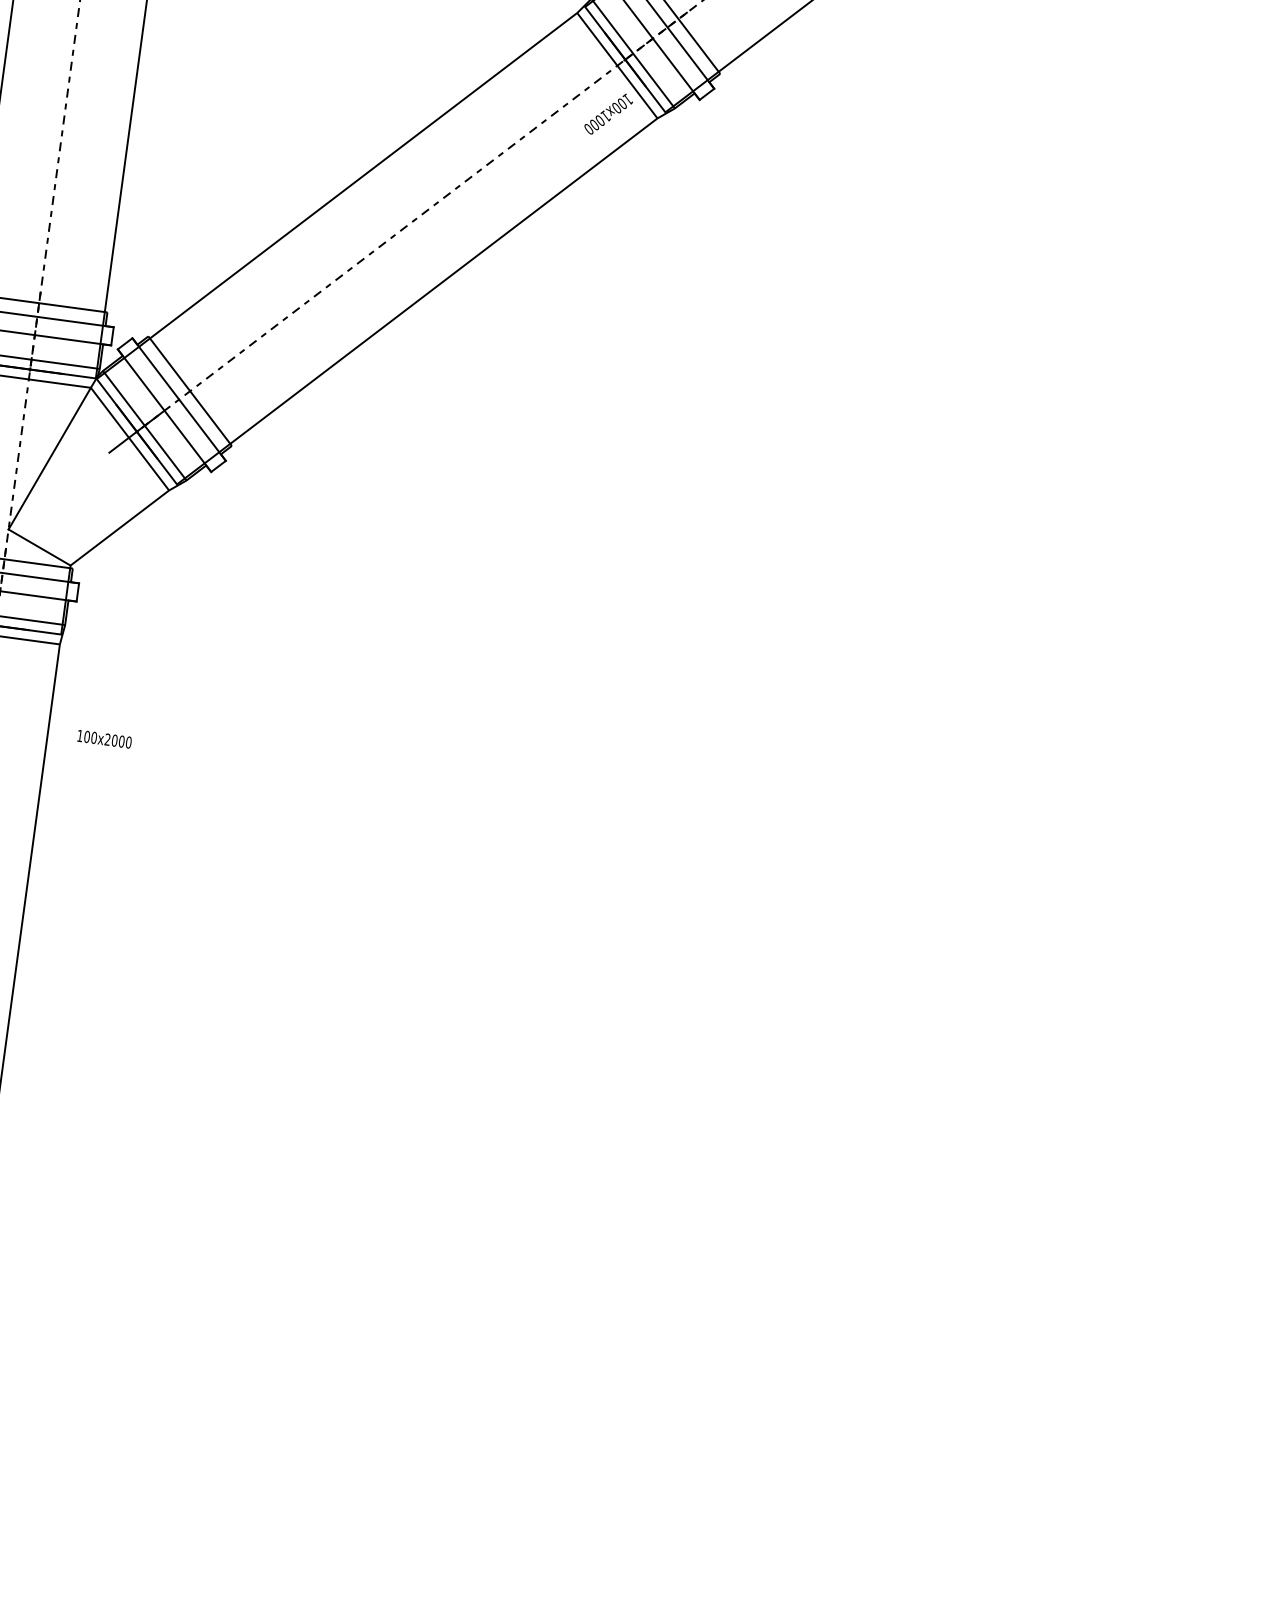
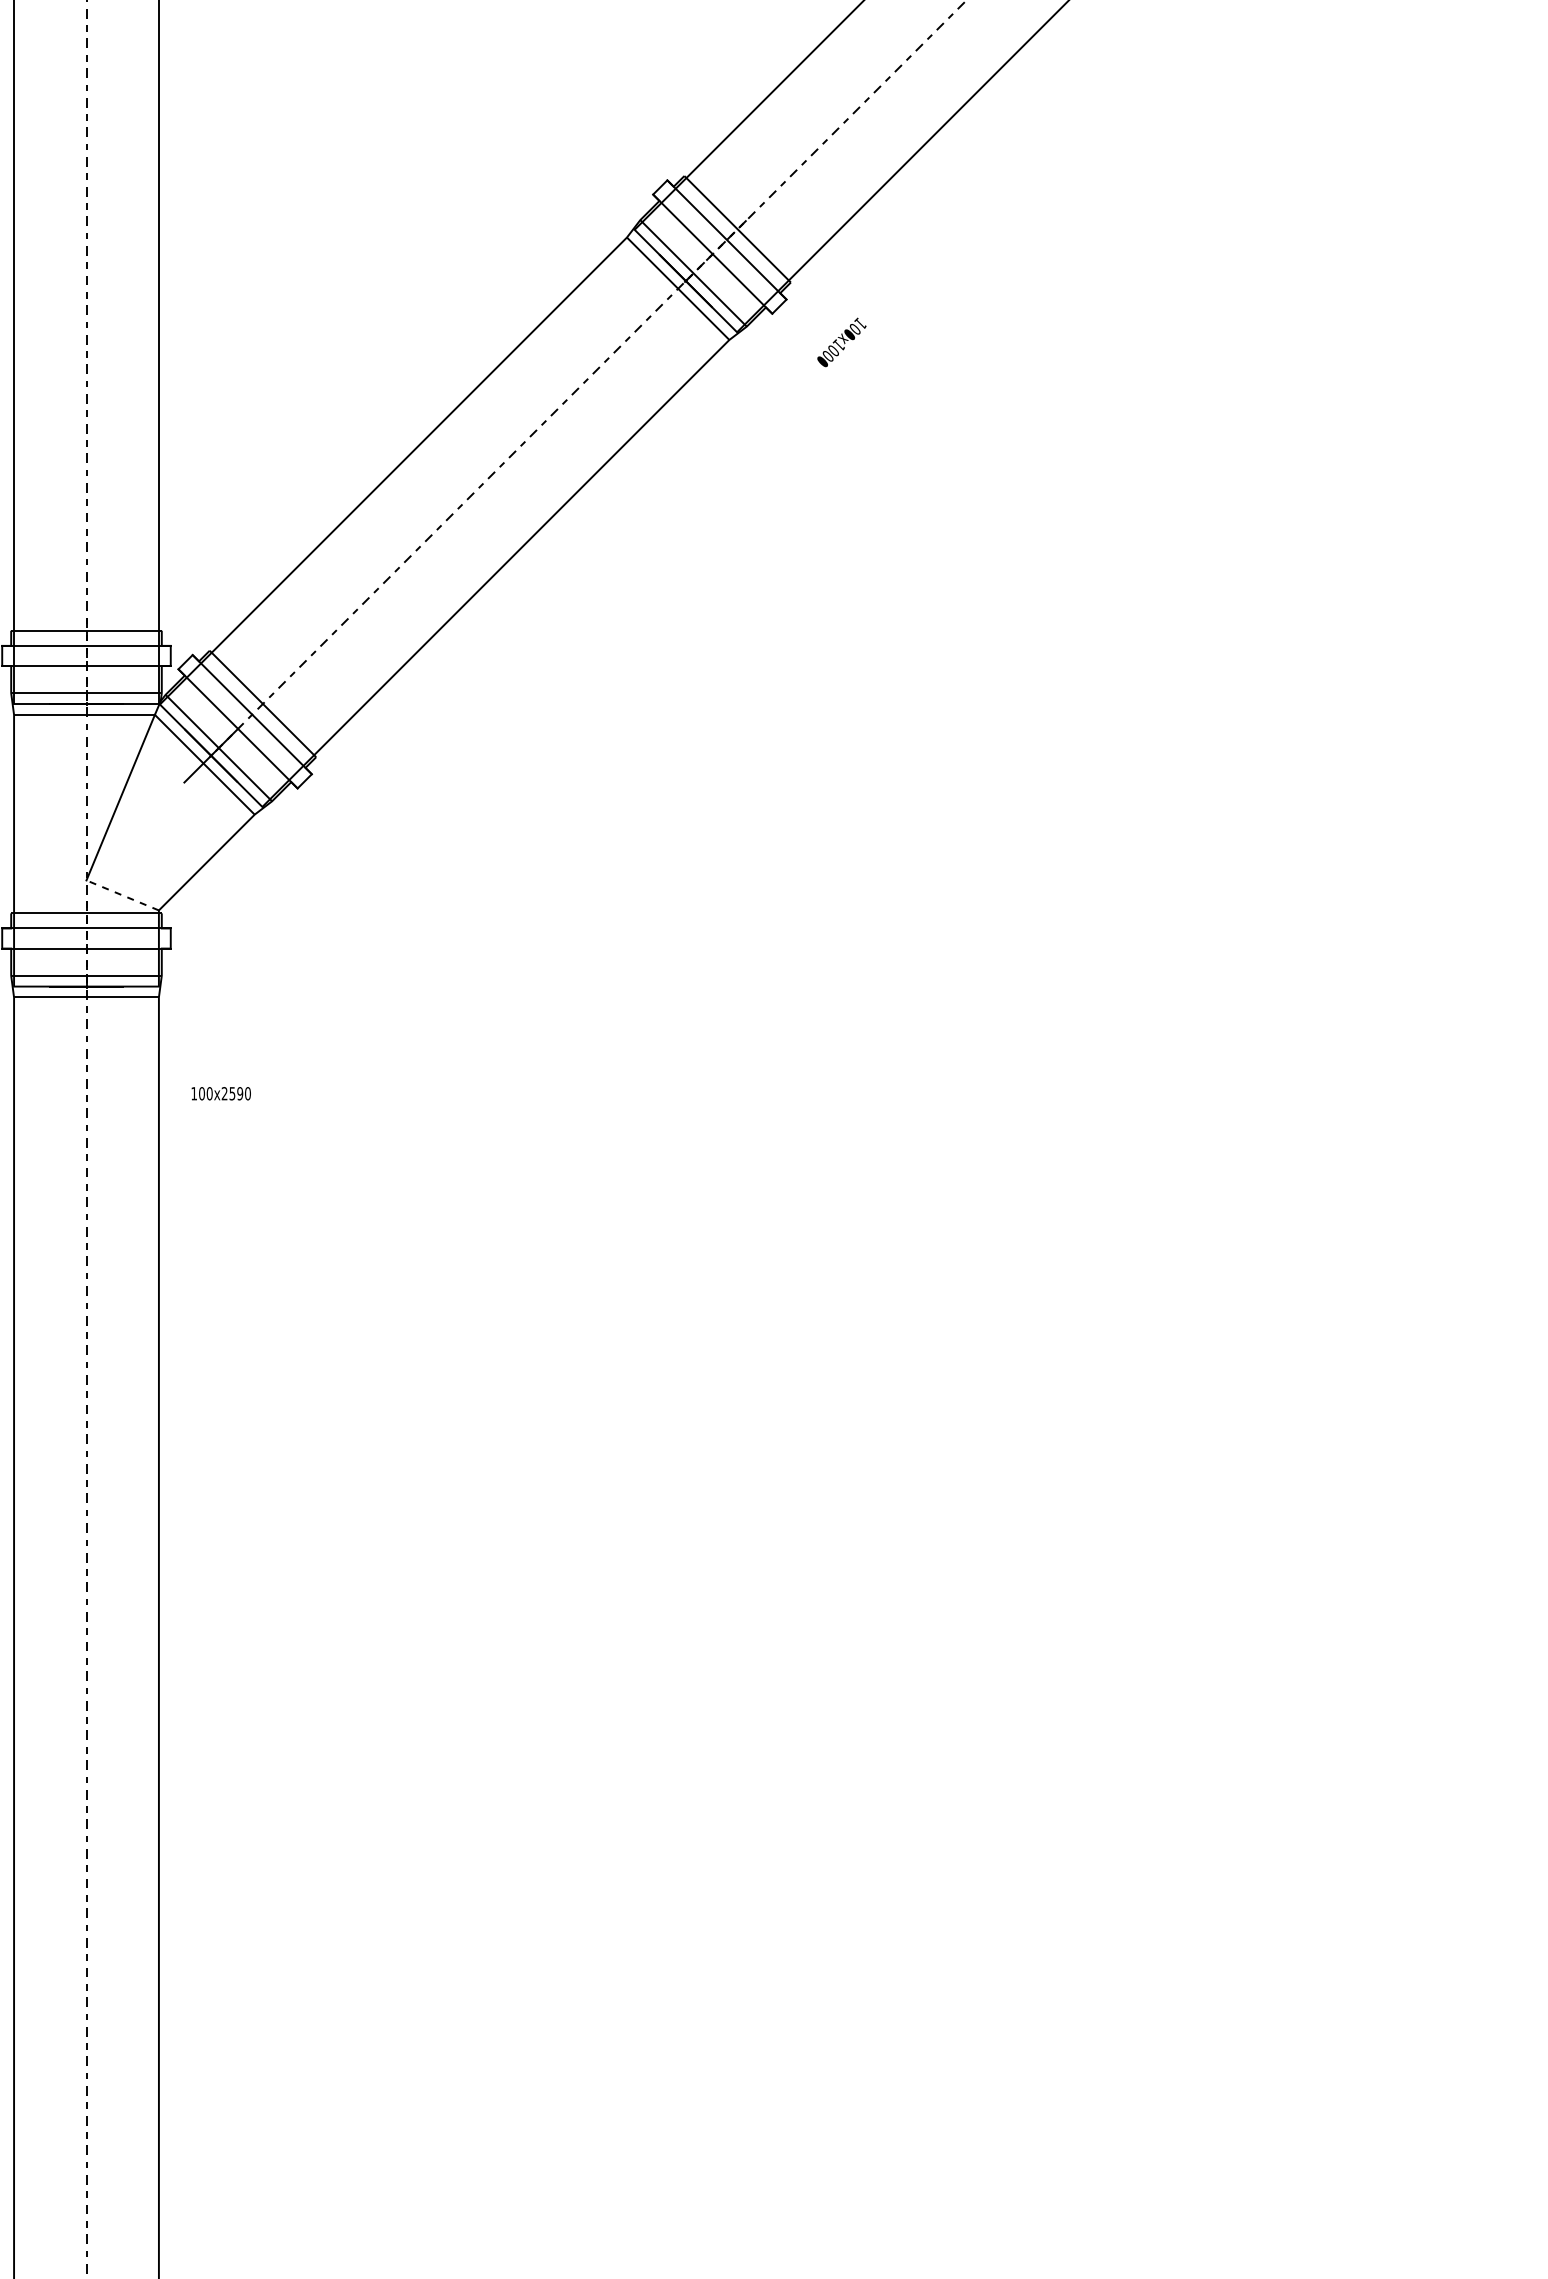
text: (608, 114) -> (841, 342), moved
line: (39, 547) -> (122, 895), solid -> dashed
text: (117, 740) -> (235, 1093), 100x2000 -> 100x2590

